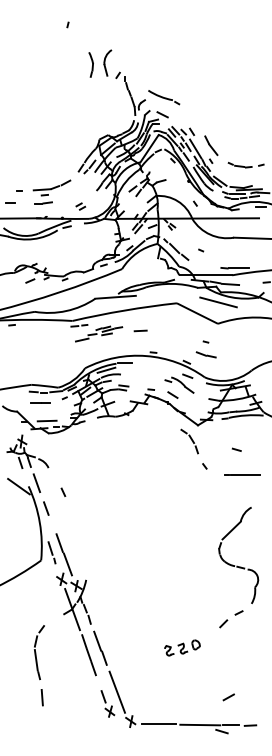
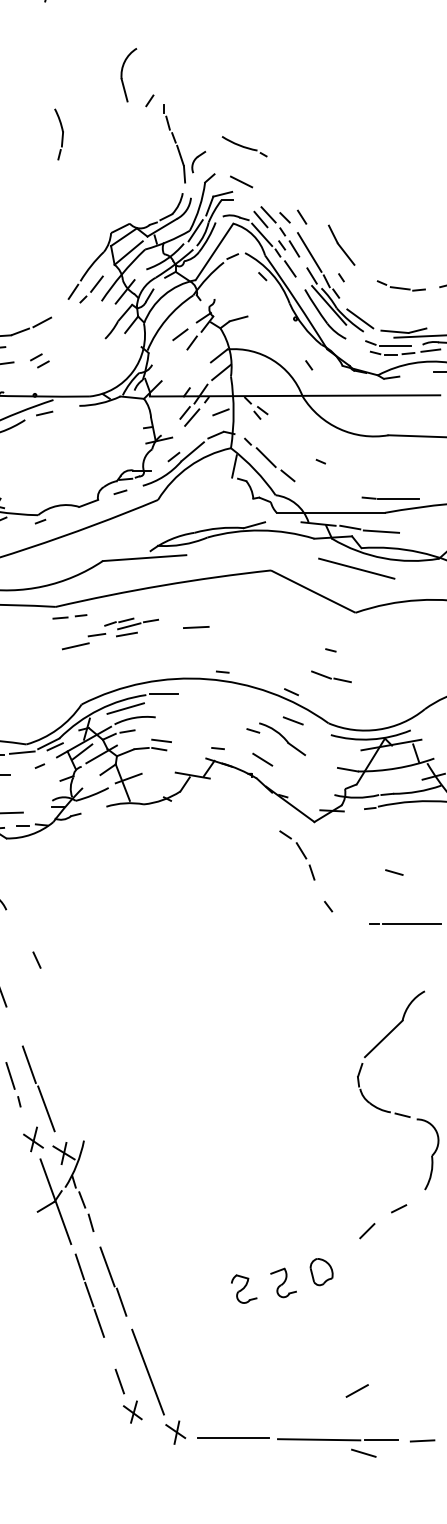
part: (90, 64) -> (57, 133), moved
part: (164, 97) -> (245, 146), size x0.7
part: (80, 206) -> (39, 360), moved
part: (182, 647) -> (282, 1279), size x1.4
line: (228, 697) -> (356, 1391), moved

